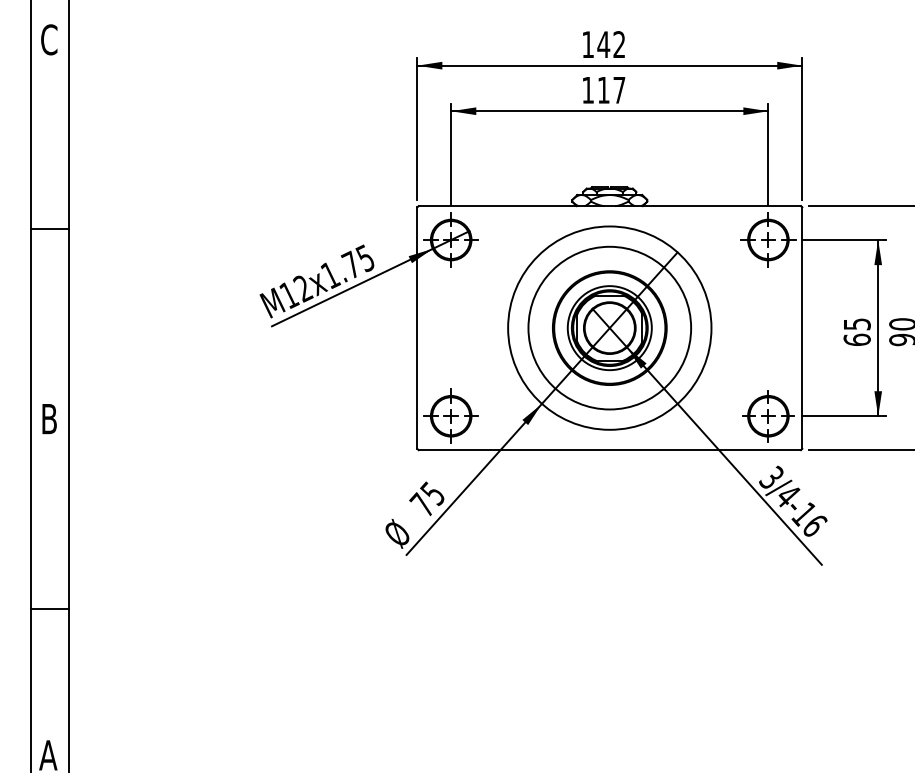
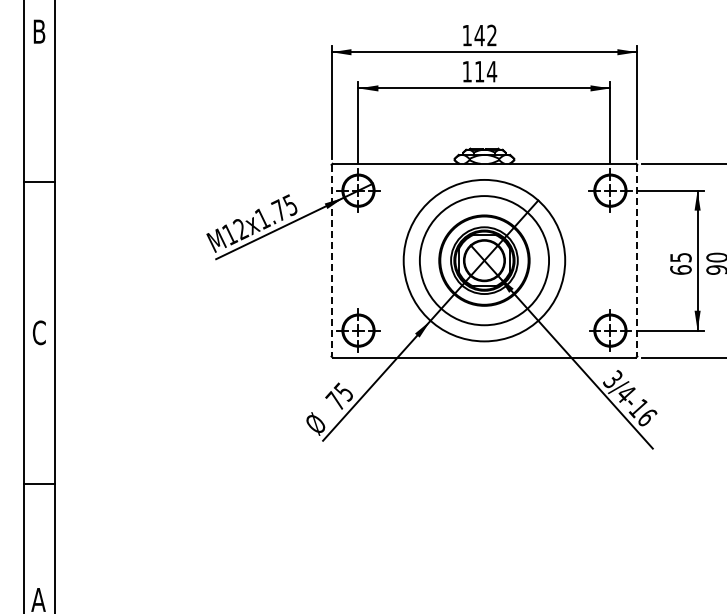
text: (48, 39) -> (38, 31), C -> B
text: (618, 89) -> (491, 71), 117 -> 114
line: (417, 327) -> (331, 260), solid -> dashed
line: (802, 327) -> (637, 260), solid -> dashed
text: (48, 418) -> (38, 332), B -> C

